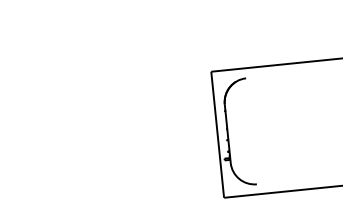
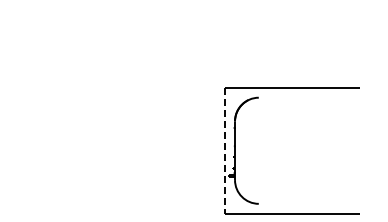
line: (217, 135) -> (224, 151), solid -> dashed

